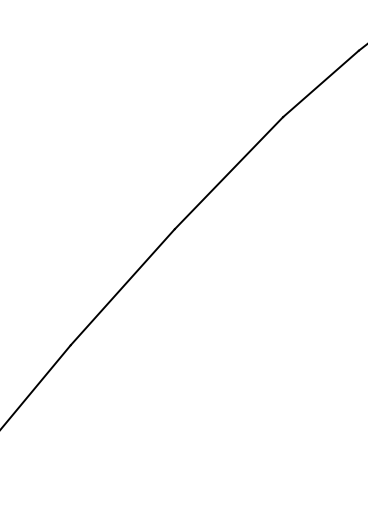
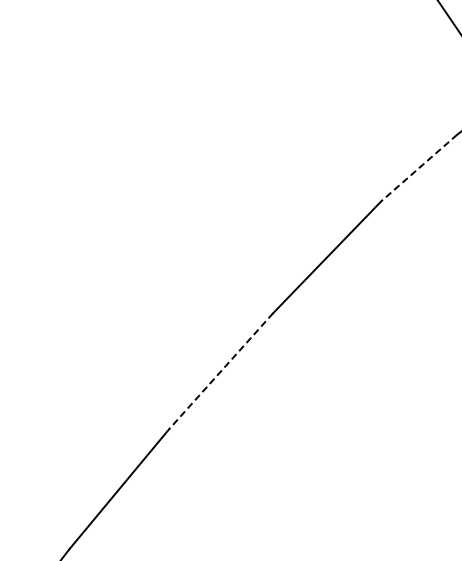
line: (321, 84) -> (419, 168), solid -> dashed
line: (123, 287) -> (221, 371), solid -> dashed

